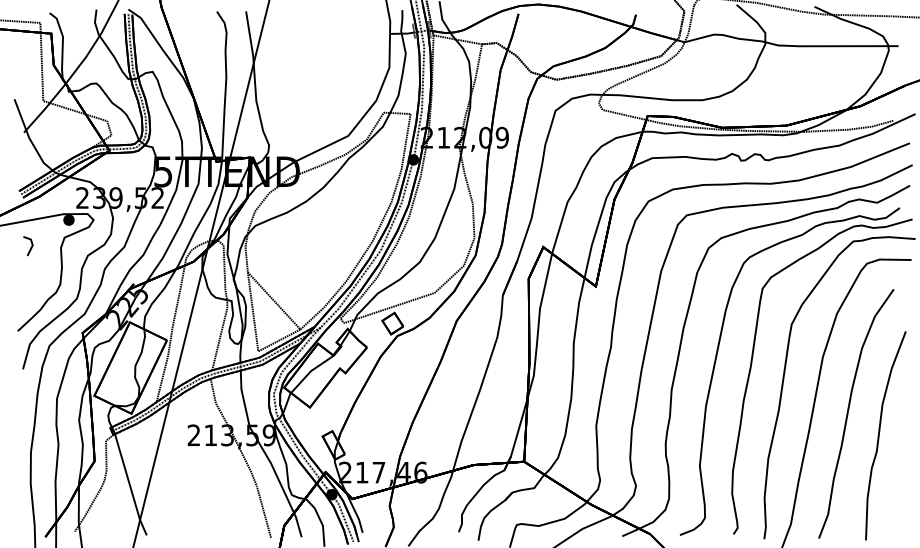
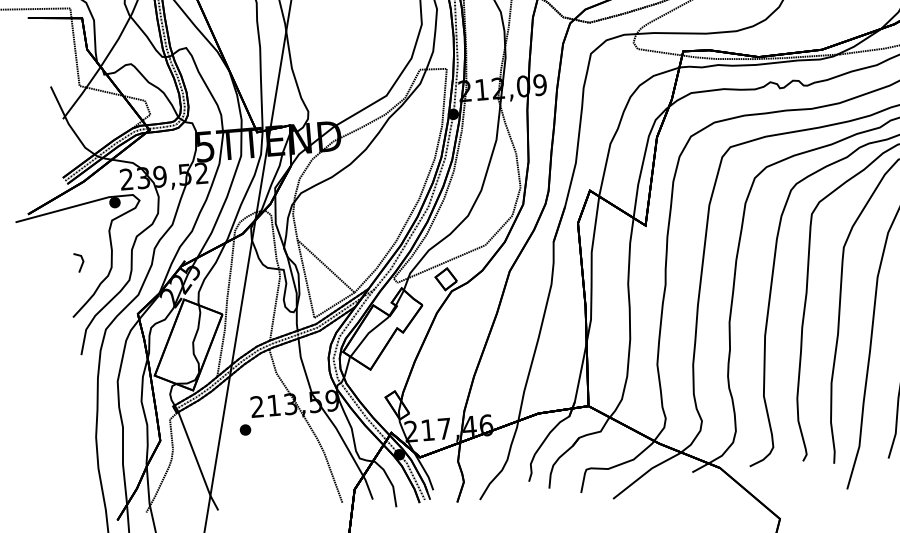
line: (30, 247) -> (81, 263), moved
part: (180, 457) -> (245, 430), added

